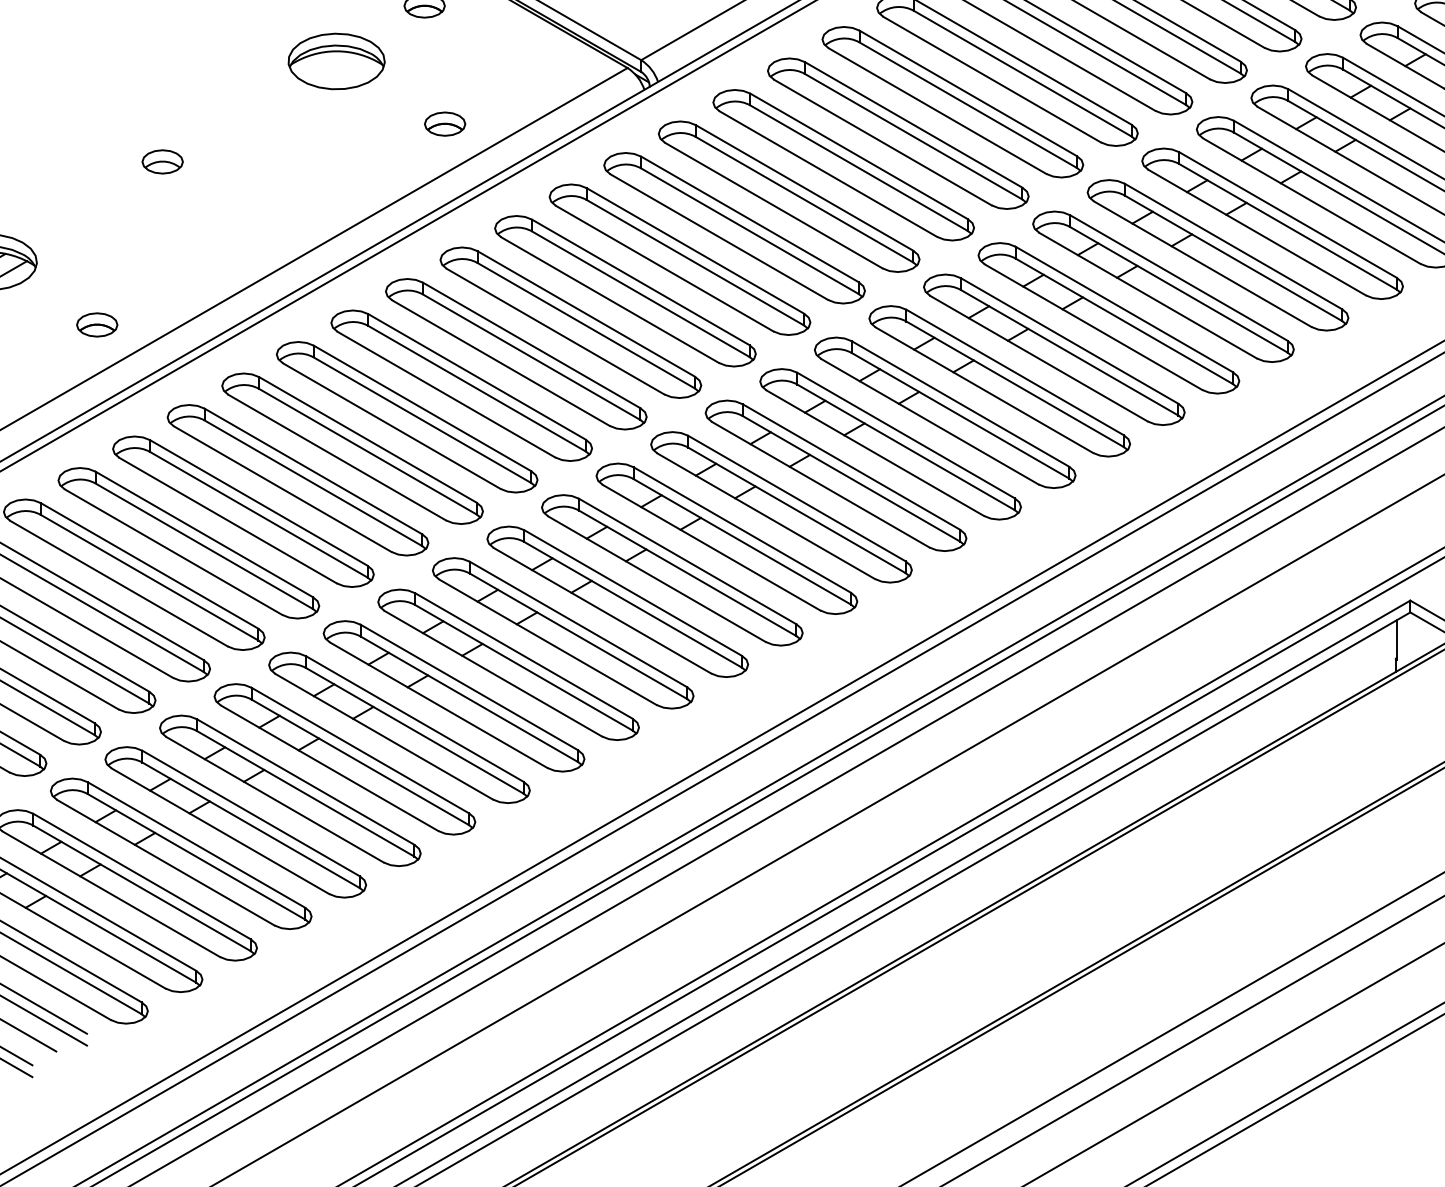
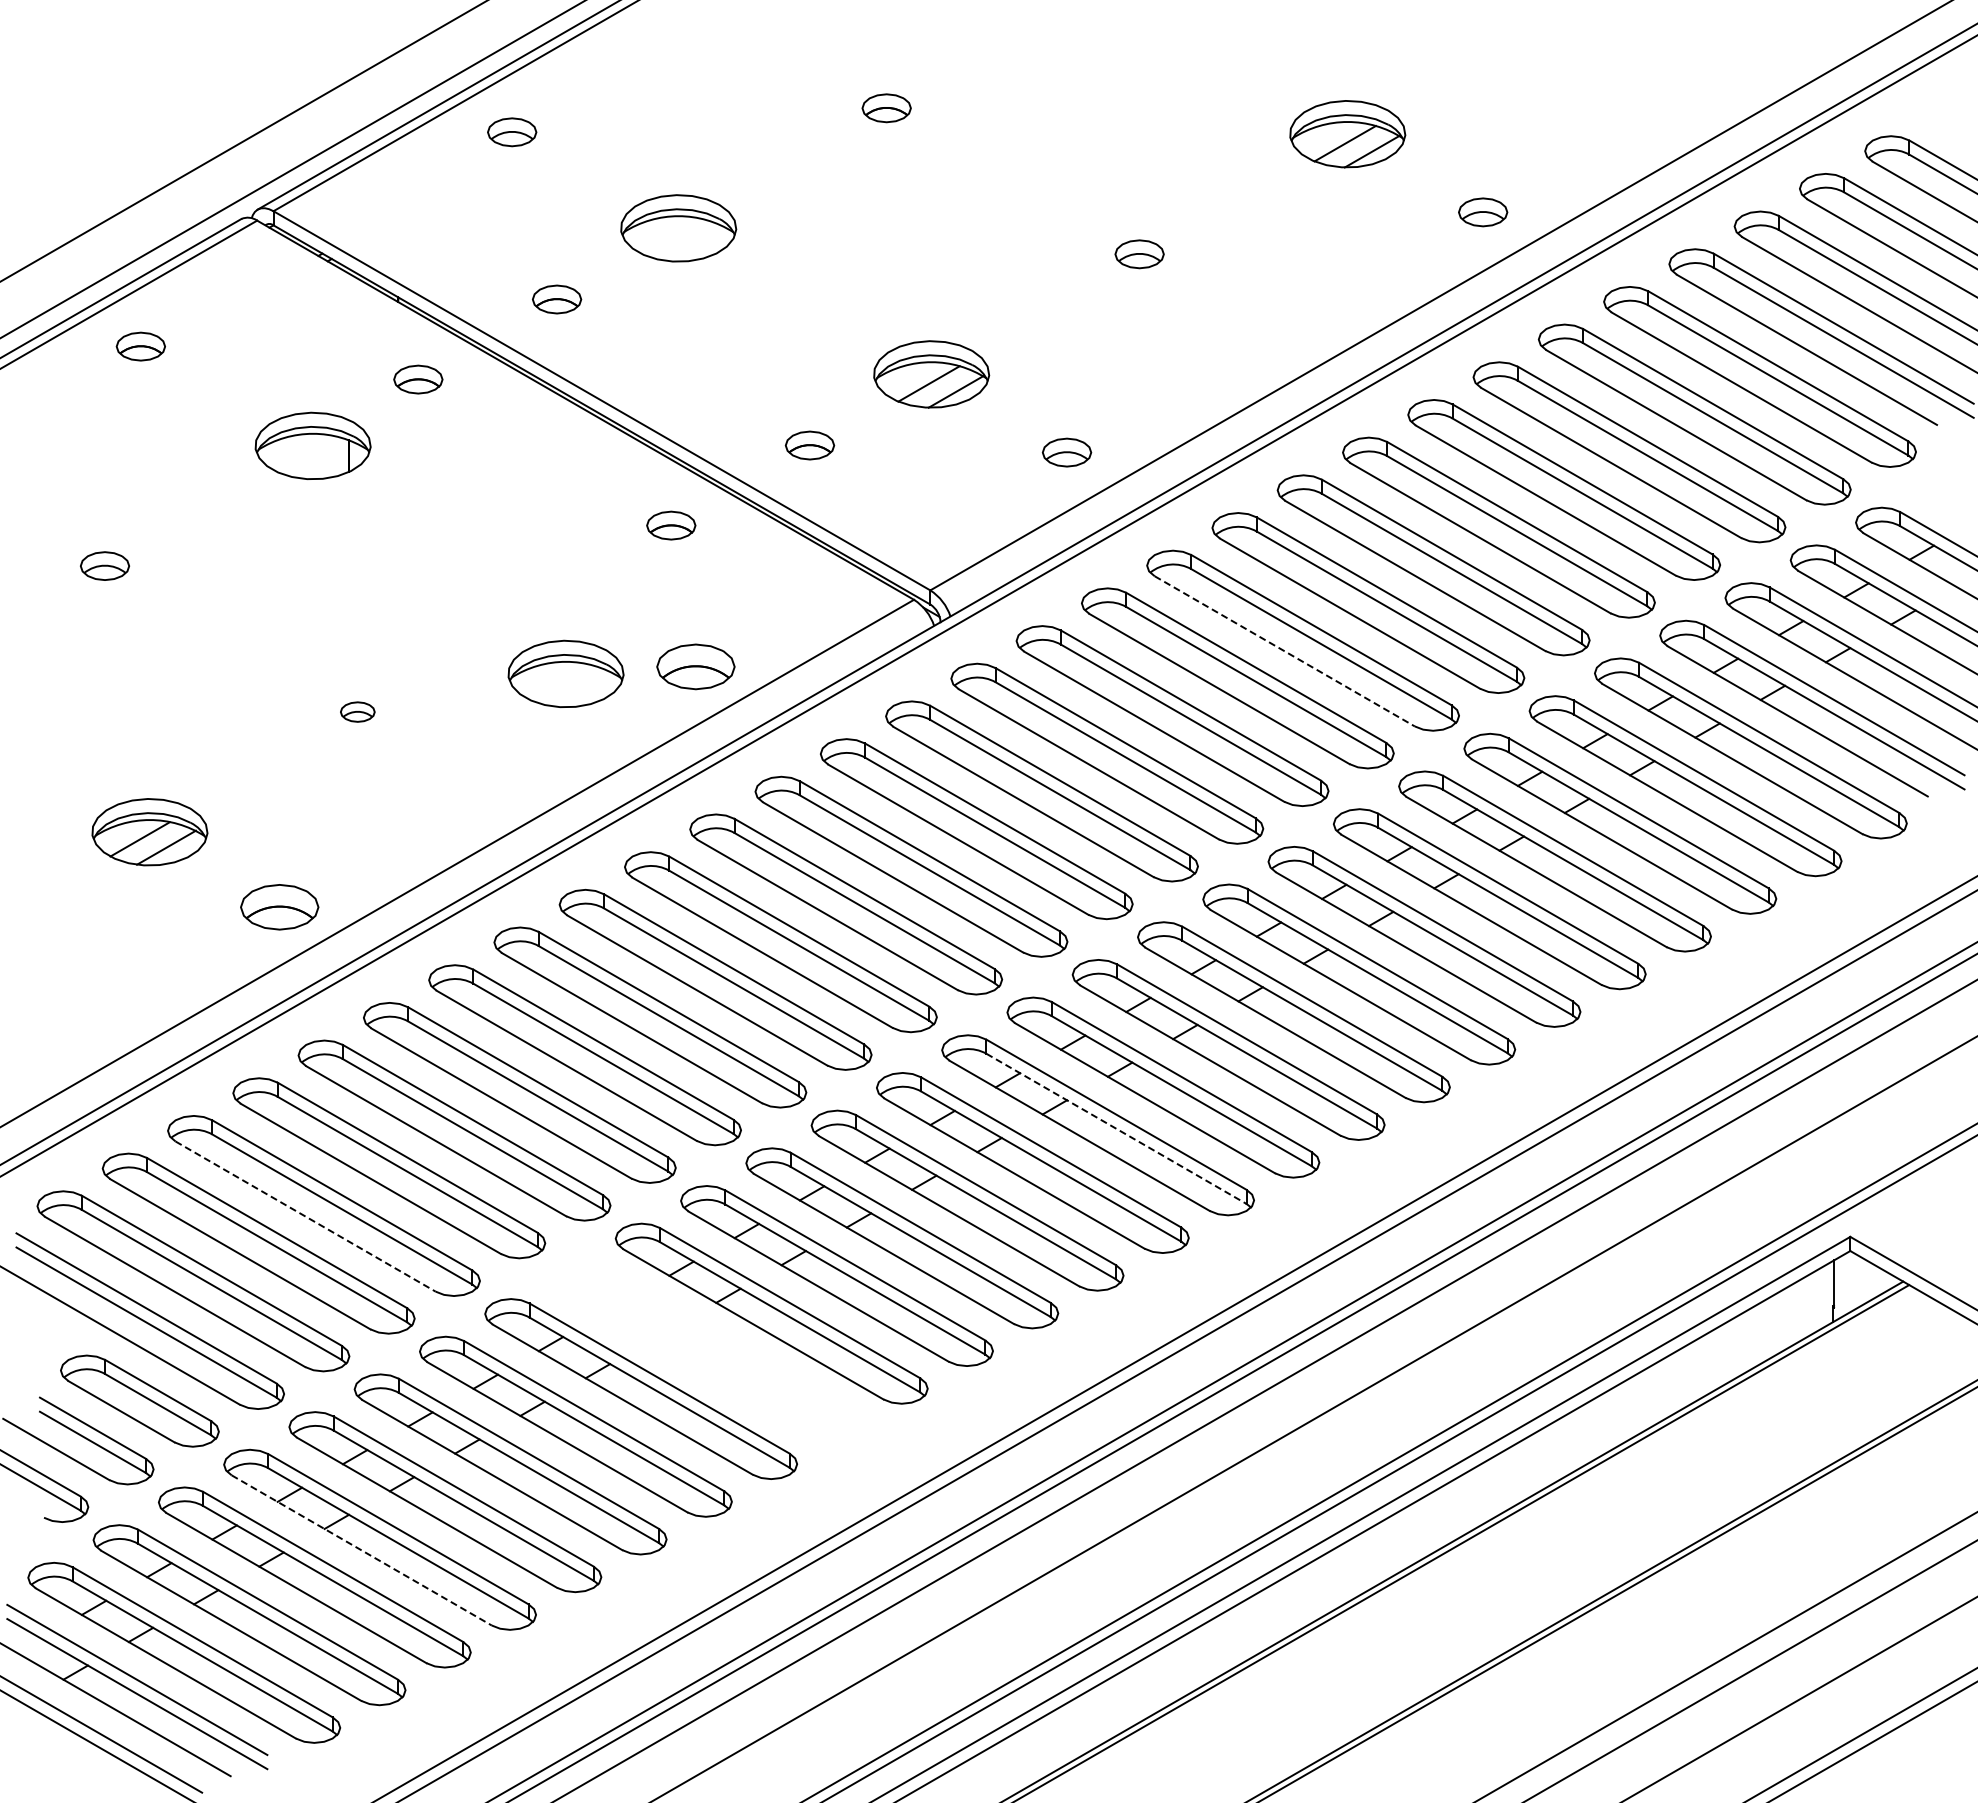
part: (336, 61) -> (565, 673), moved
line: (938, 111) -> (1285, 651), solid -> dashed
part: (444, 123) -> (695, 666), size x1.6
part: (162, 161) -> (357, 711), size x0.7
part: (97, 324) -> (279, 906), size x1.6
line: (796, 510) -> (1116, 1129), solid -> dashed
line: (119, 583) -> (306, 1216), solid -> dashed
part: (454, 696) -> (706, 1351), removed
line: (166, 862) -> (362, 1550), solid -> dashed

